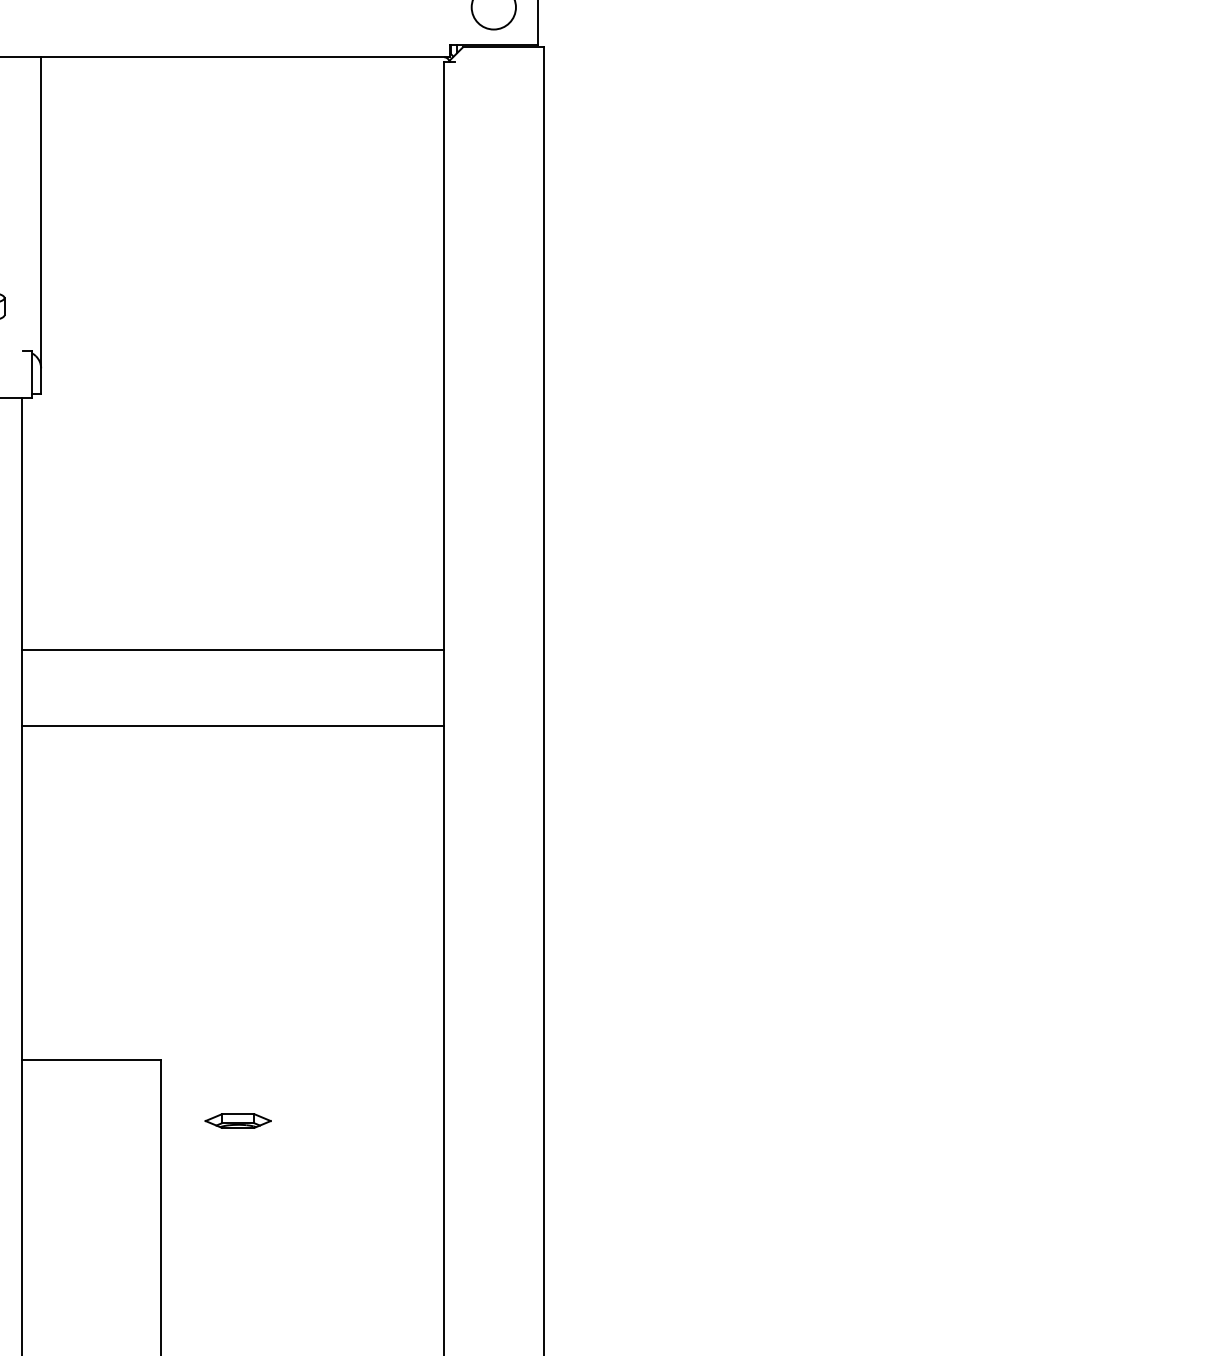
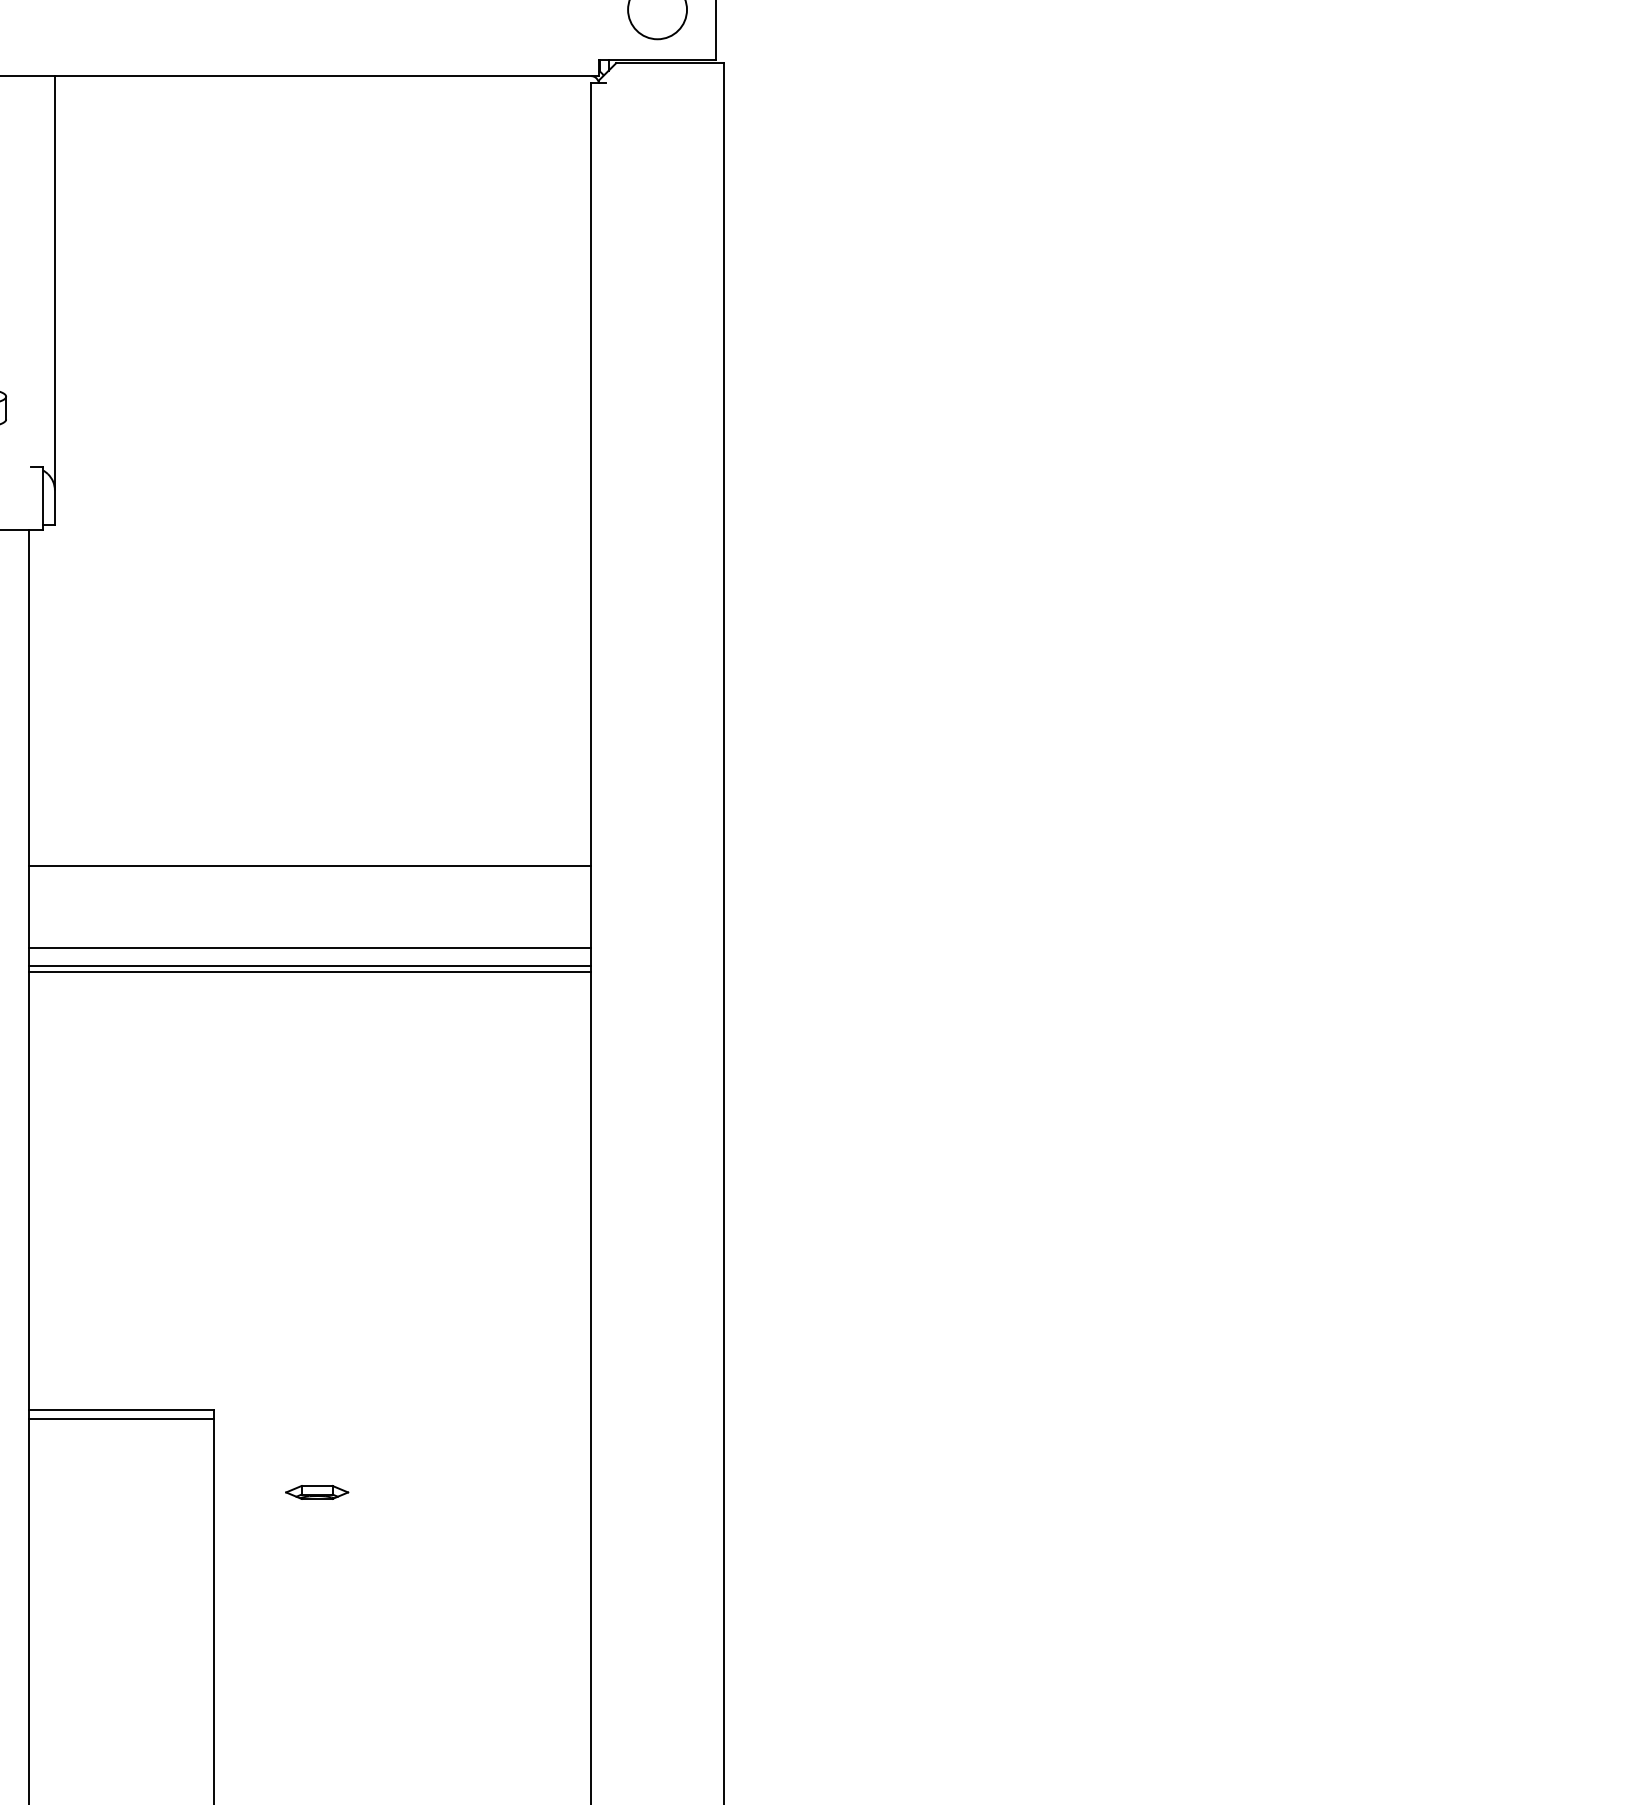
line: (232, 712) -> (309, 948), added
line: (232, 730) -> (309, 972), added
line: (90, 1066) -> (120, 1419), added
part: (237, 1121) -> (316, 1492), size x0.71

